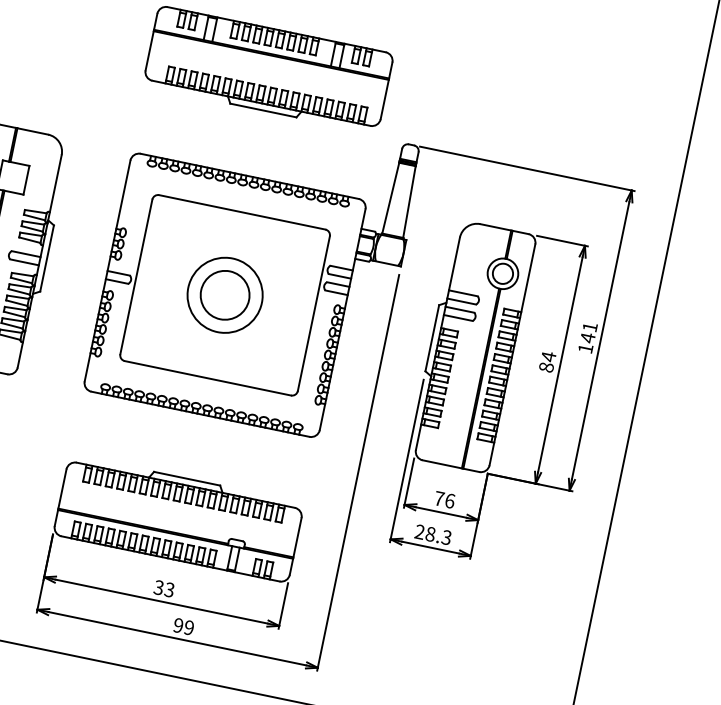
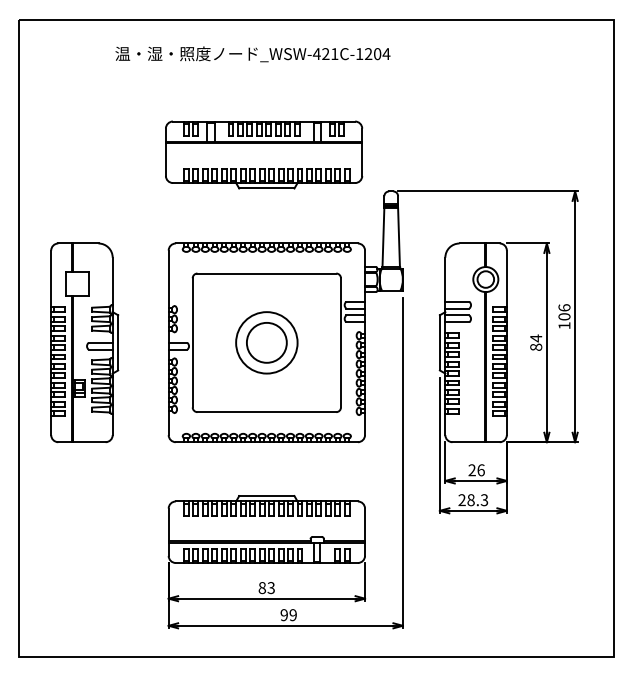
text: (588, 332) -> (564, 312), 141 -> 106
text: (438, 498) -> (471, 470), 76 -> 26
text: (158, 586) -> (261, 587), 33 -> 83

